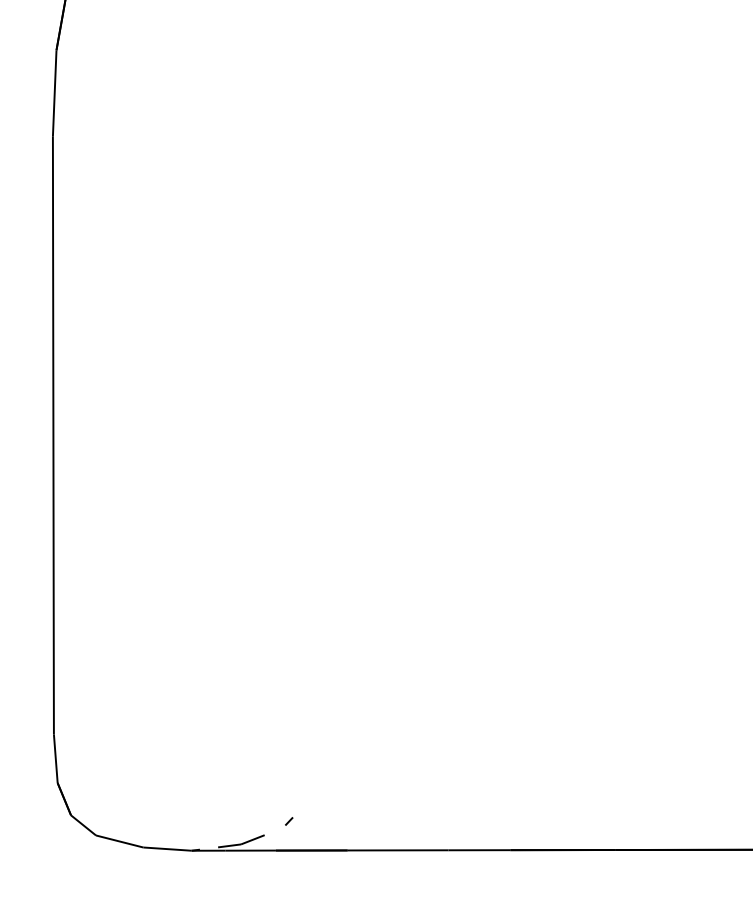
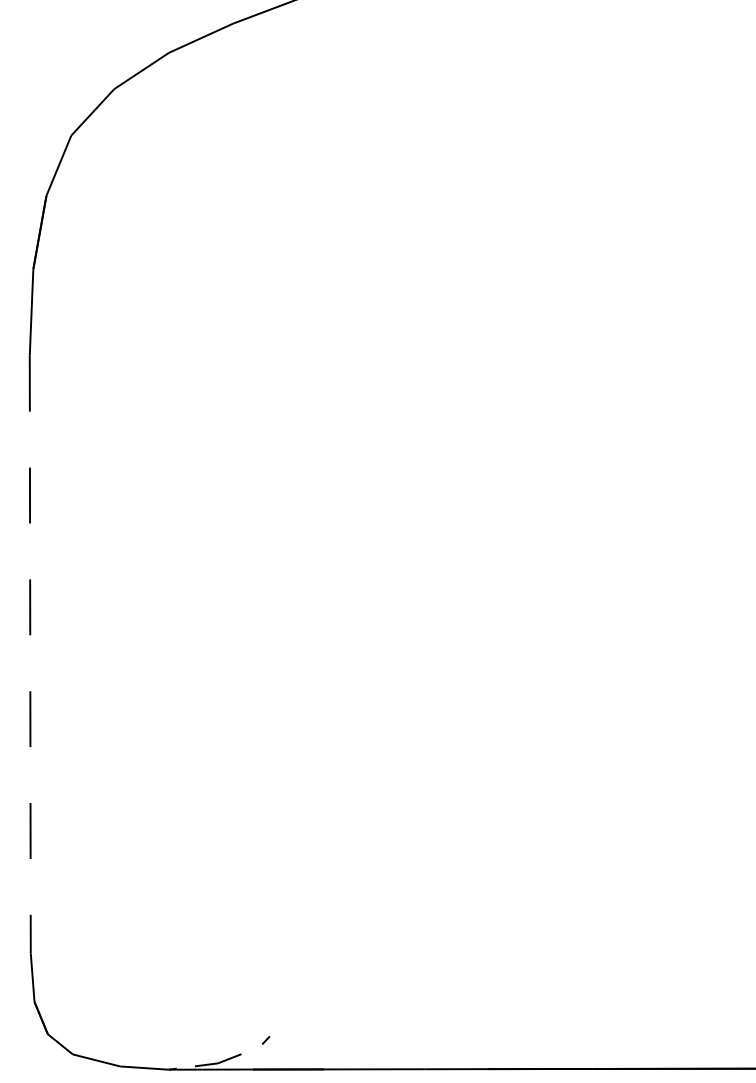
line: (53, 435) -> (30, 654), solid -> dashed

